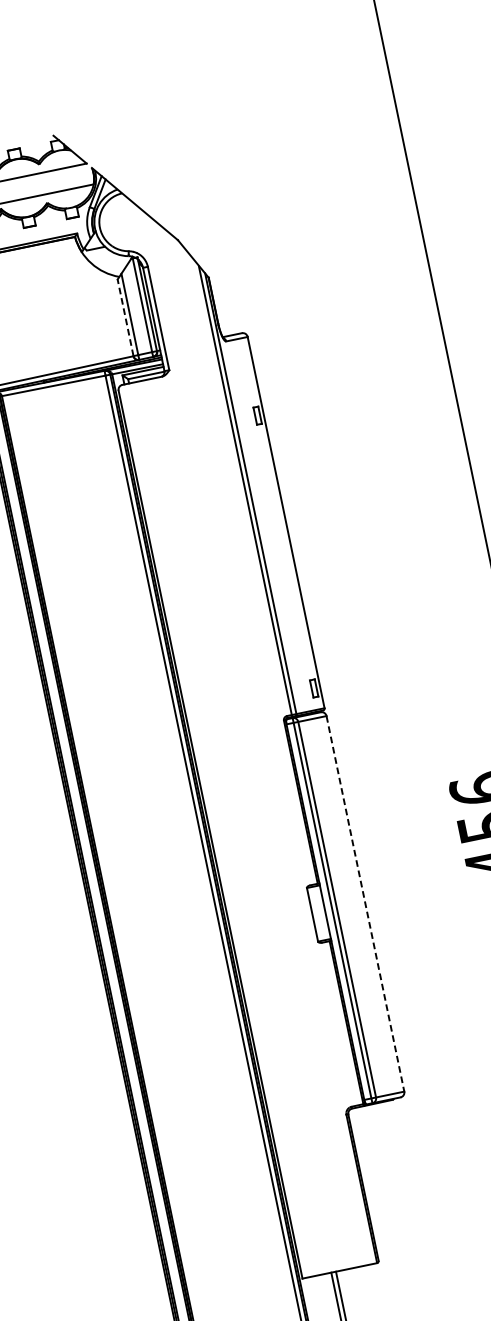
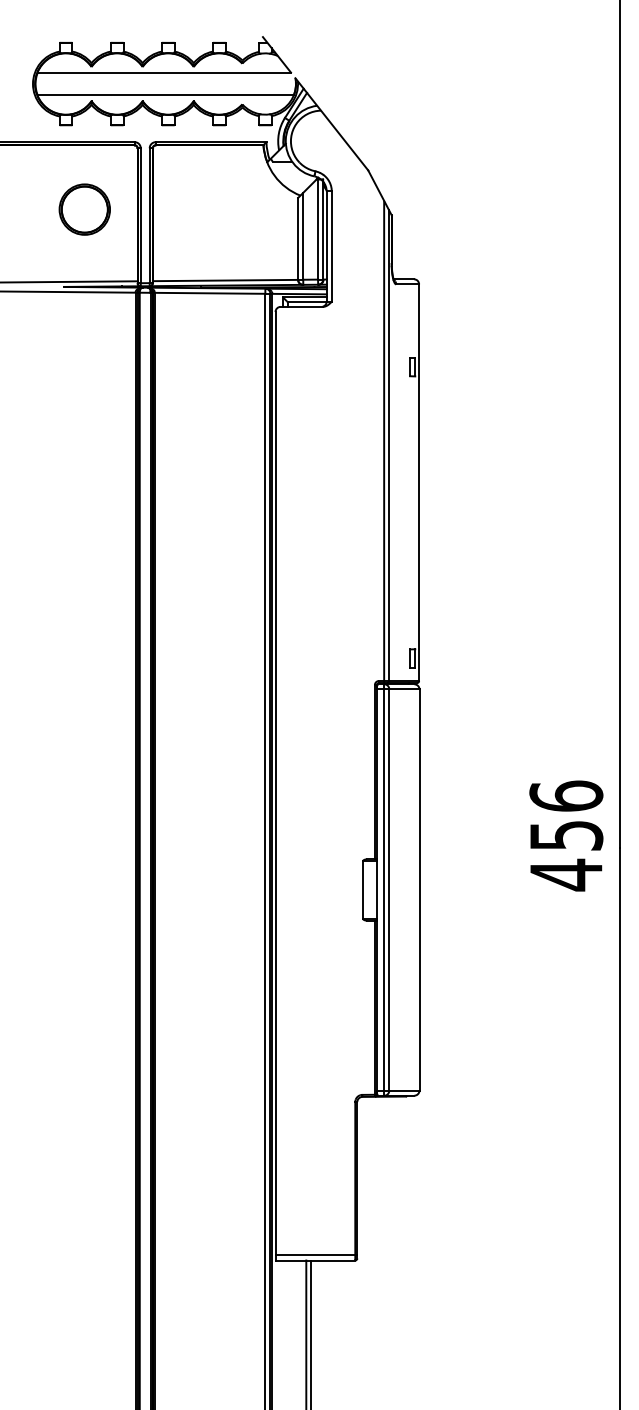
line: (125, 317) -> (298, 238), dashed -> solid
line: (365, 904) -> (419, 890), dashed -> solid
line: (339, 1265) -> (316, 1255), added

